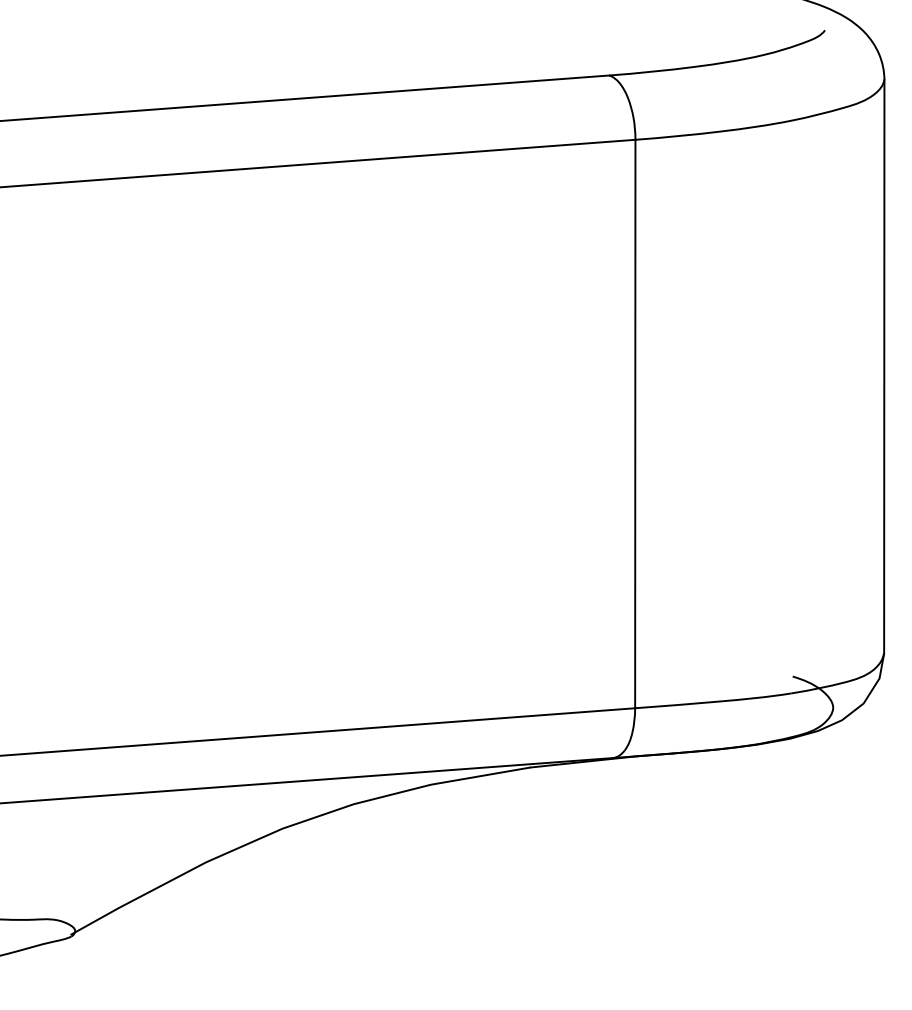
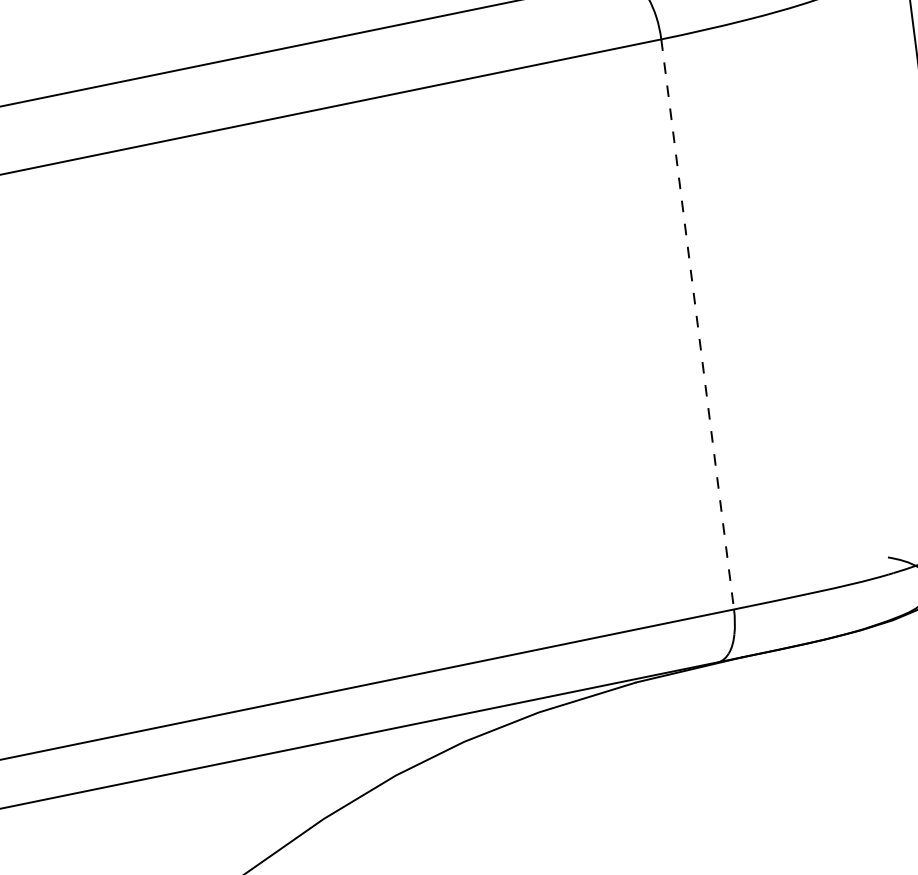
line: (635, 424) -> (697, 324), solid -> dashed

